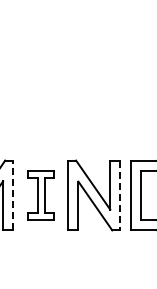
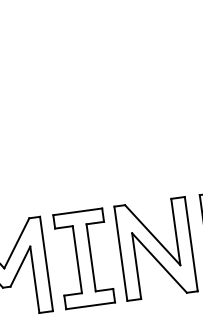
line: (13, 195) -> (46, 263), dashed -> solid
part: (40, 195) -> (83, 258), size x1.43
line: (120, 195) -> (191, 244), dashed -> solid

